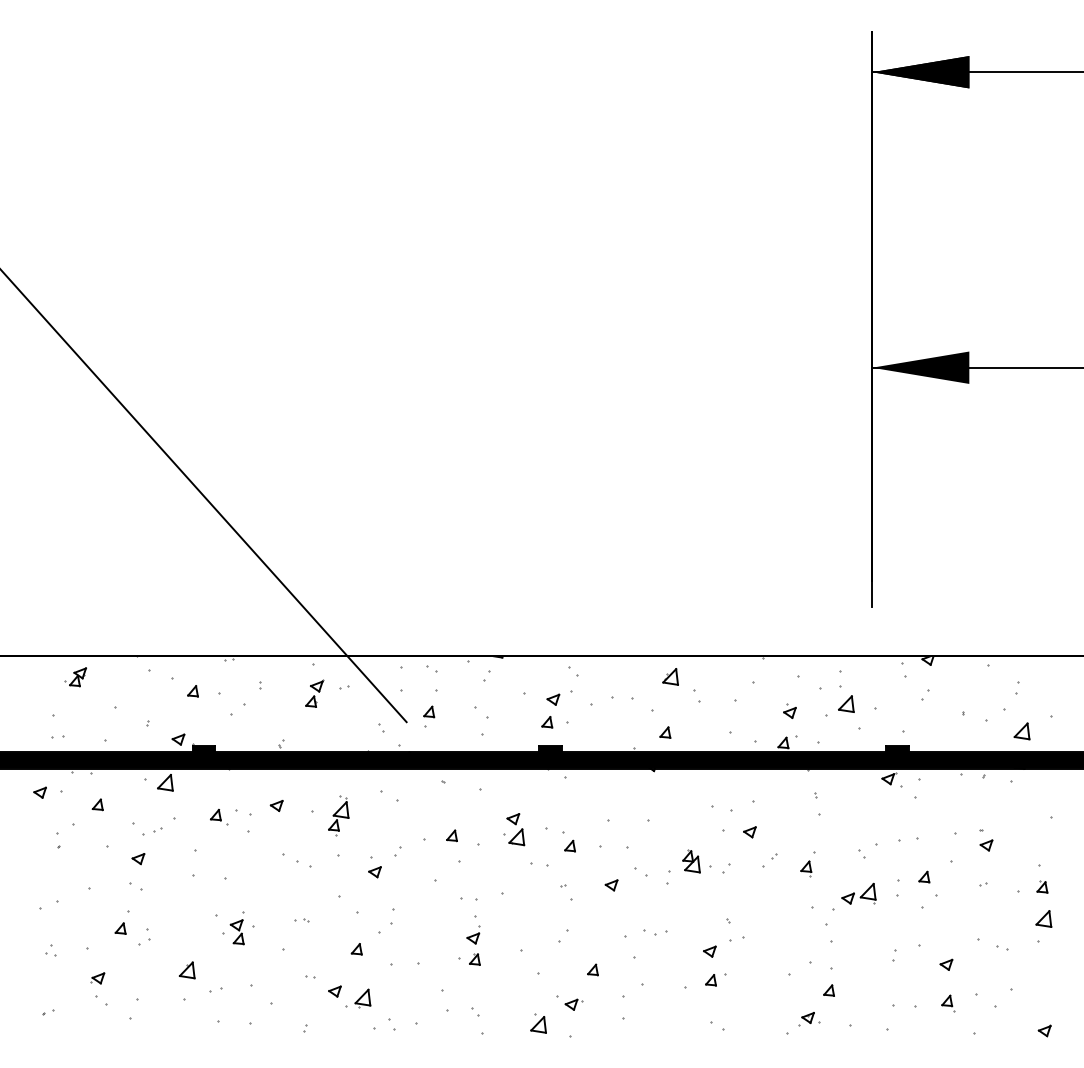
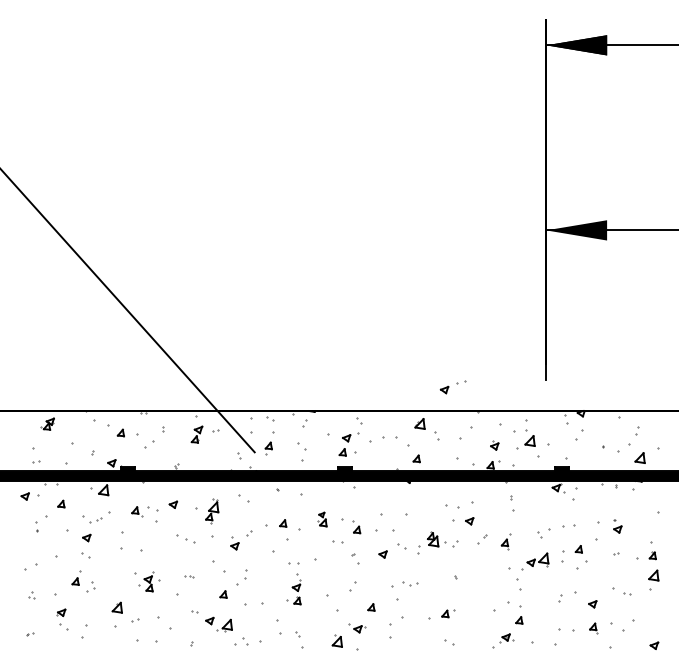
part: (925, 695) -> (579, 435), size x1.6
part: (514, 829) -> (322, 519), size x0.7
part: (722, 947) -> (452, 387), moved

